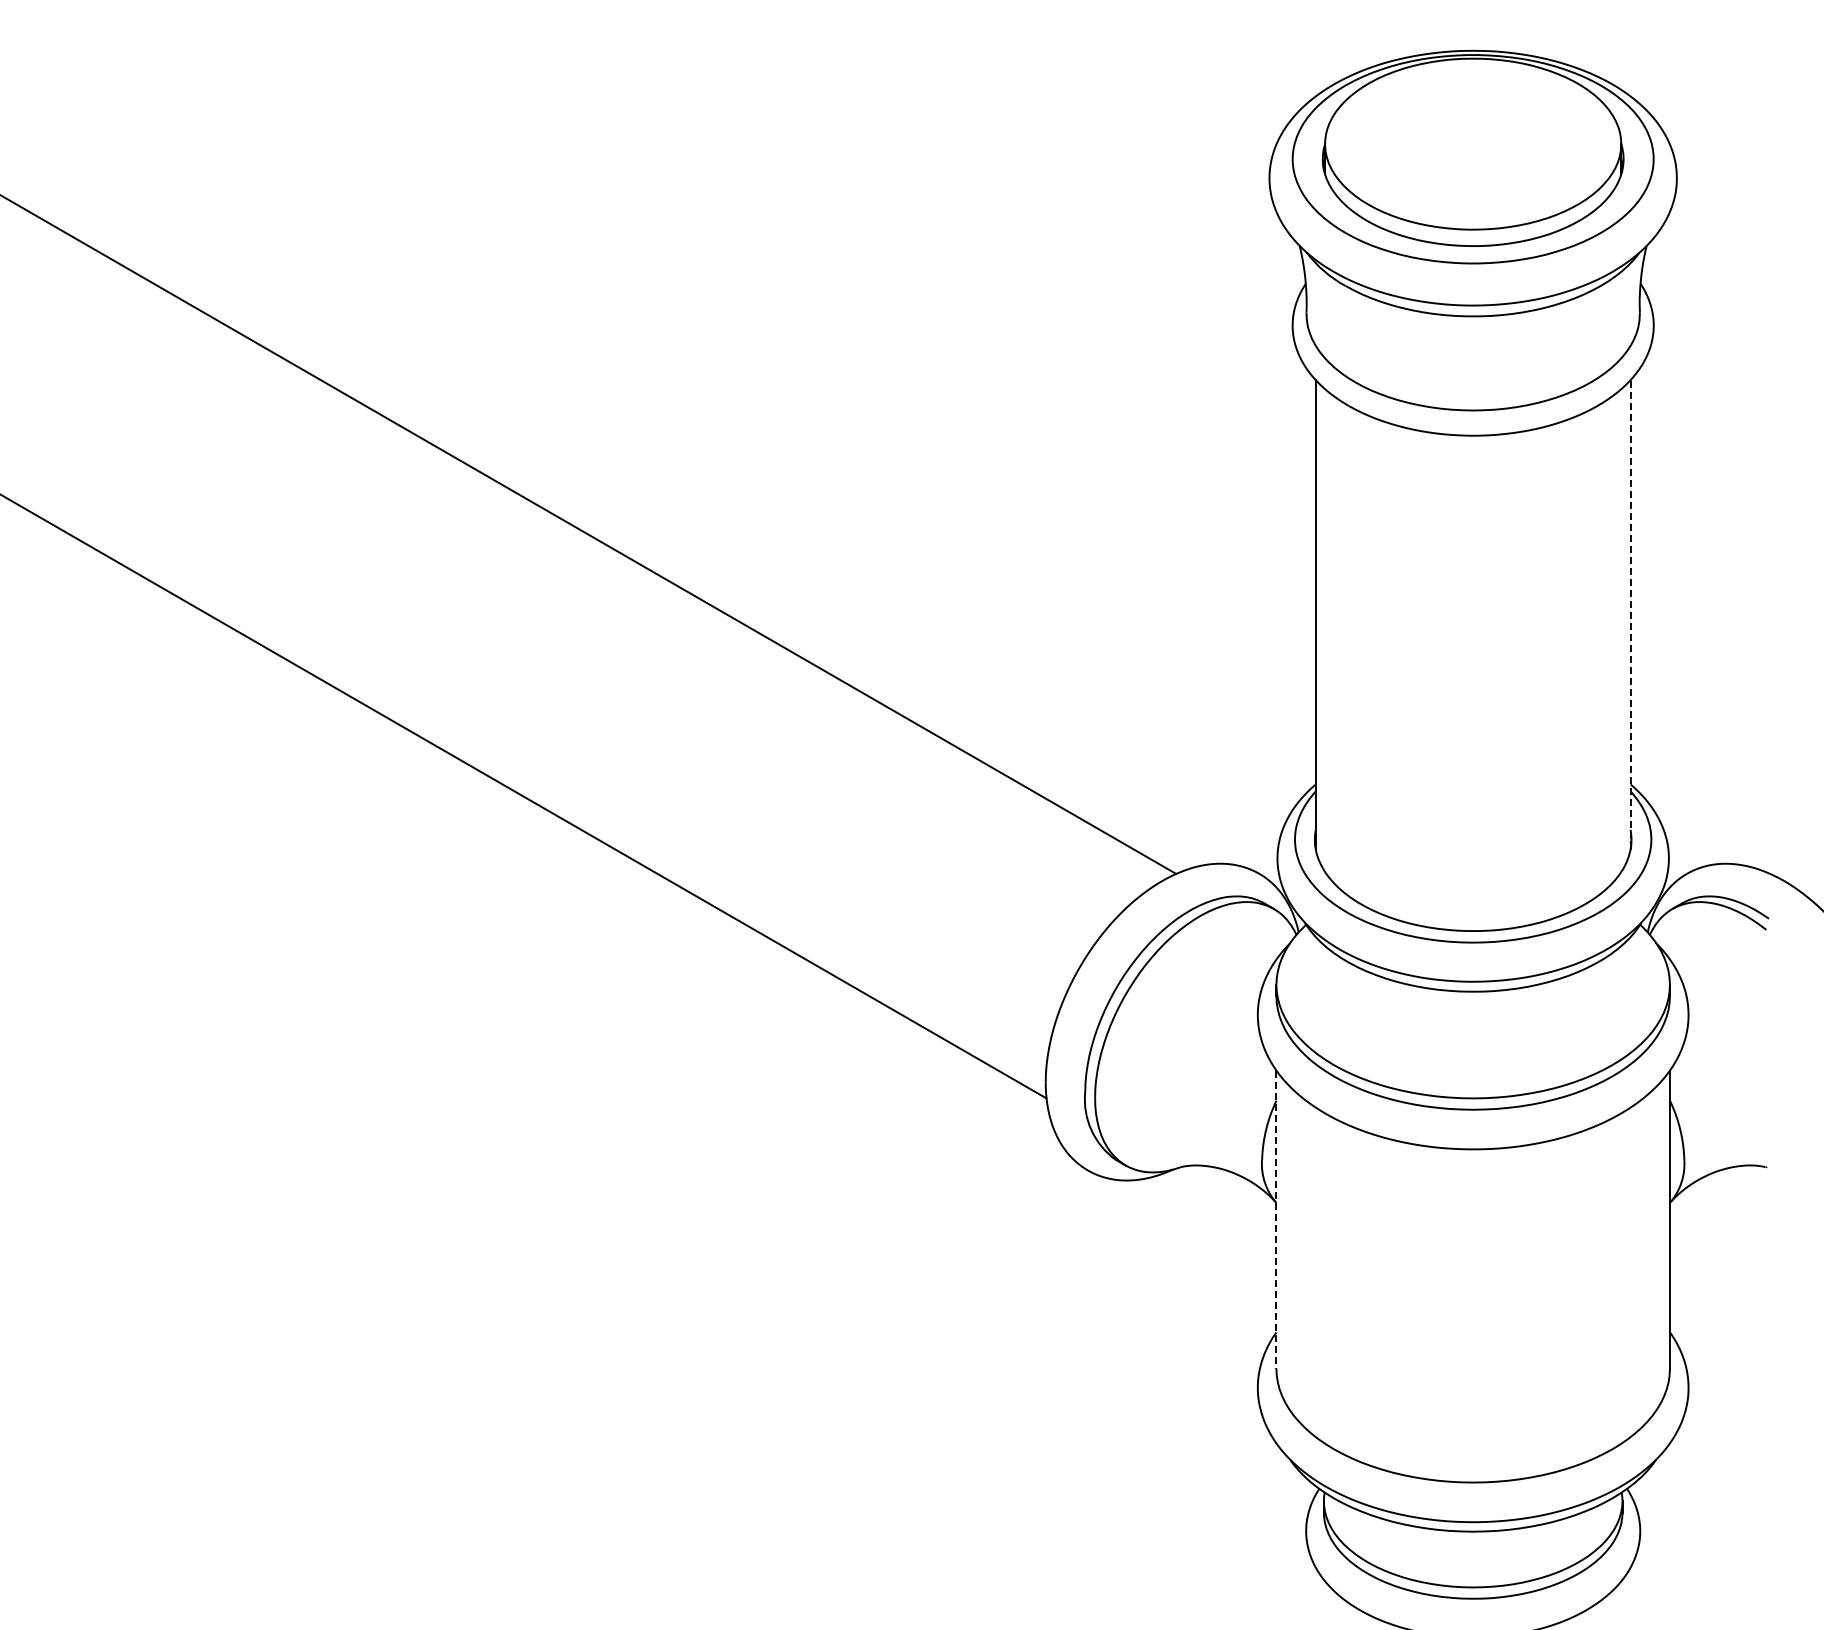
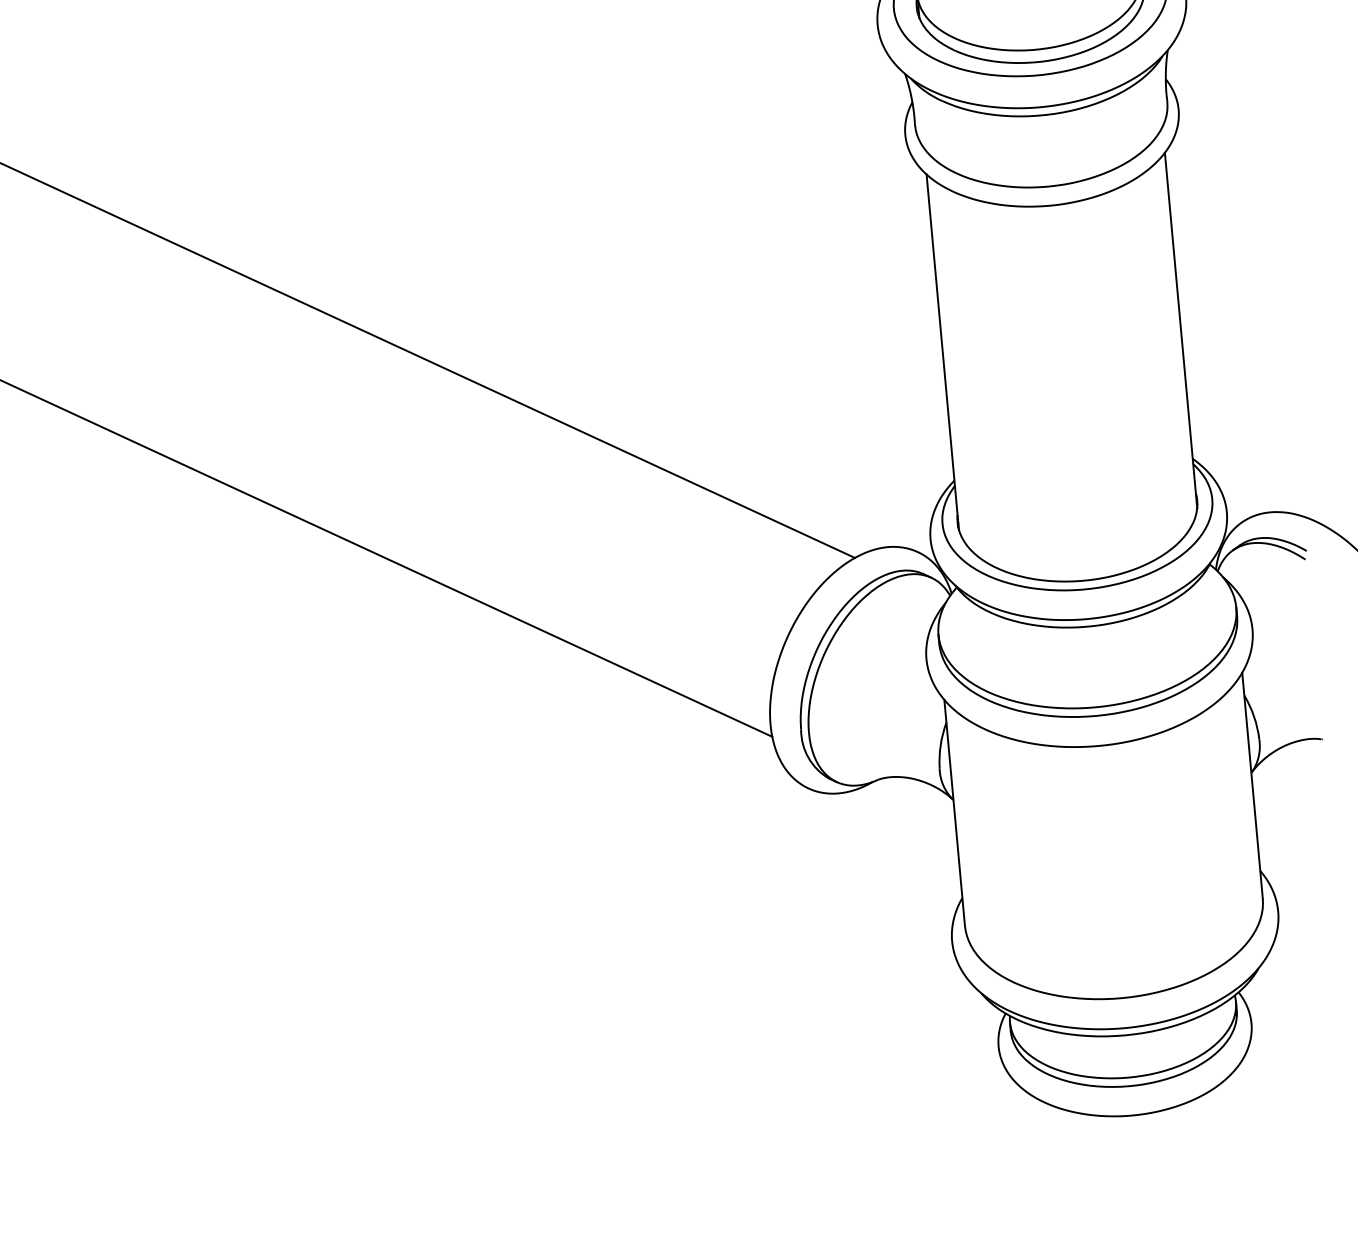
line: (1630, 614) -> (1180, 330), dashed -> solid
line: (1276, 1220) -> (954, 813), dashed -> solid

